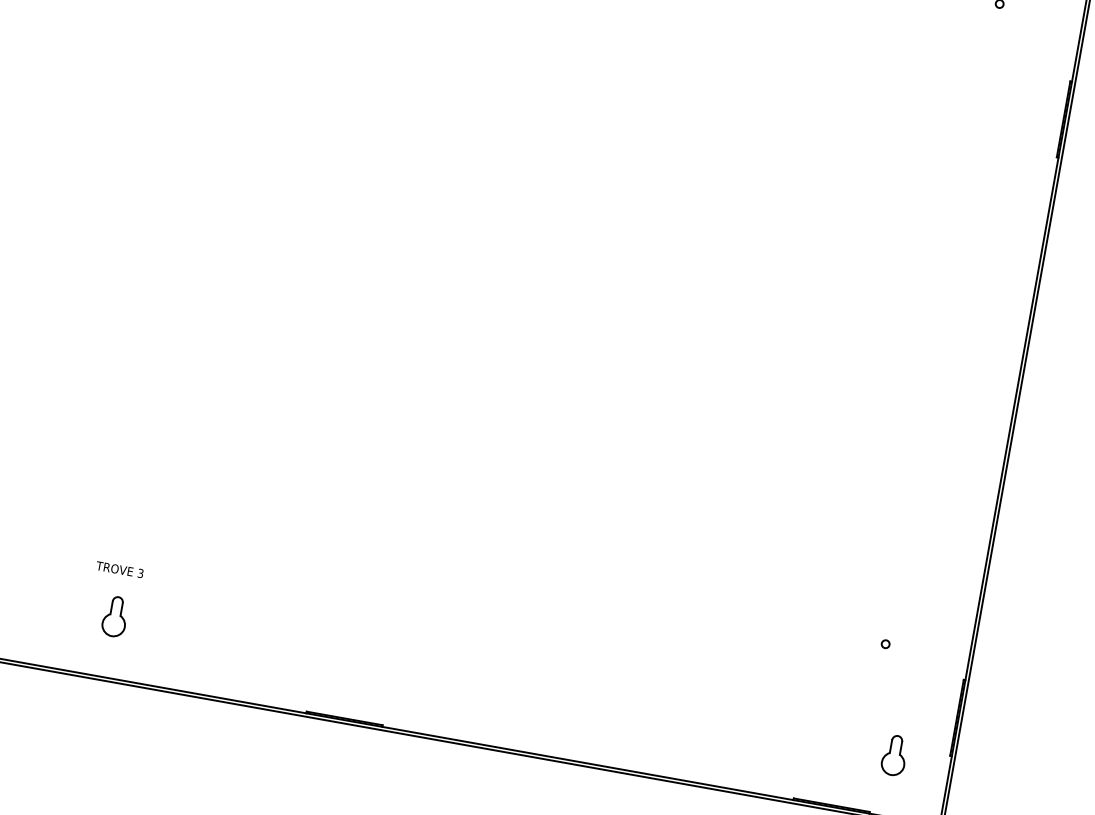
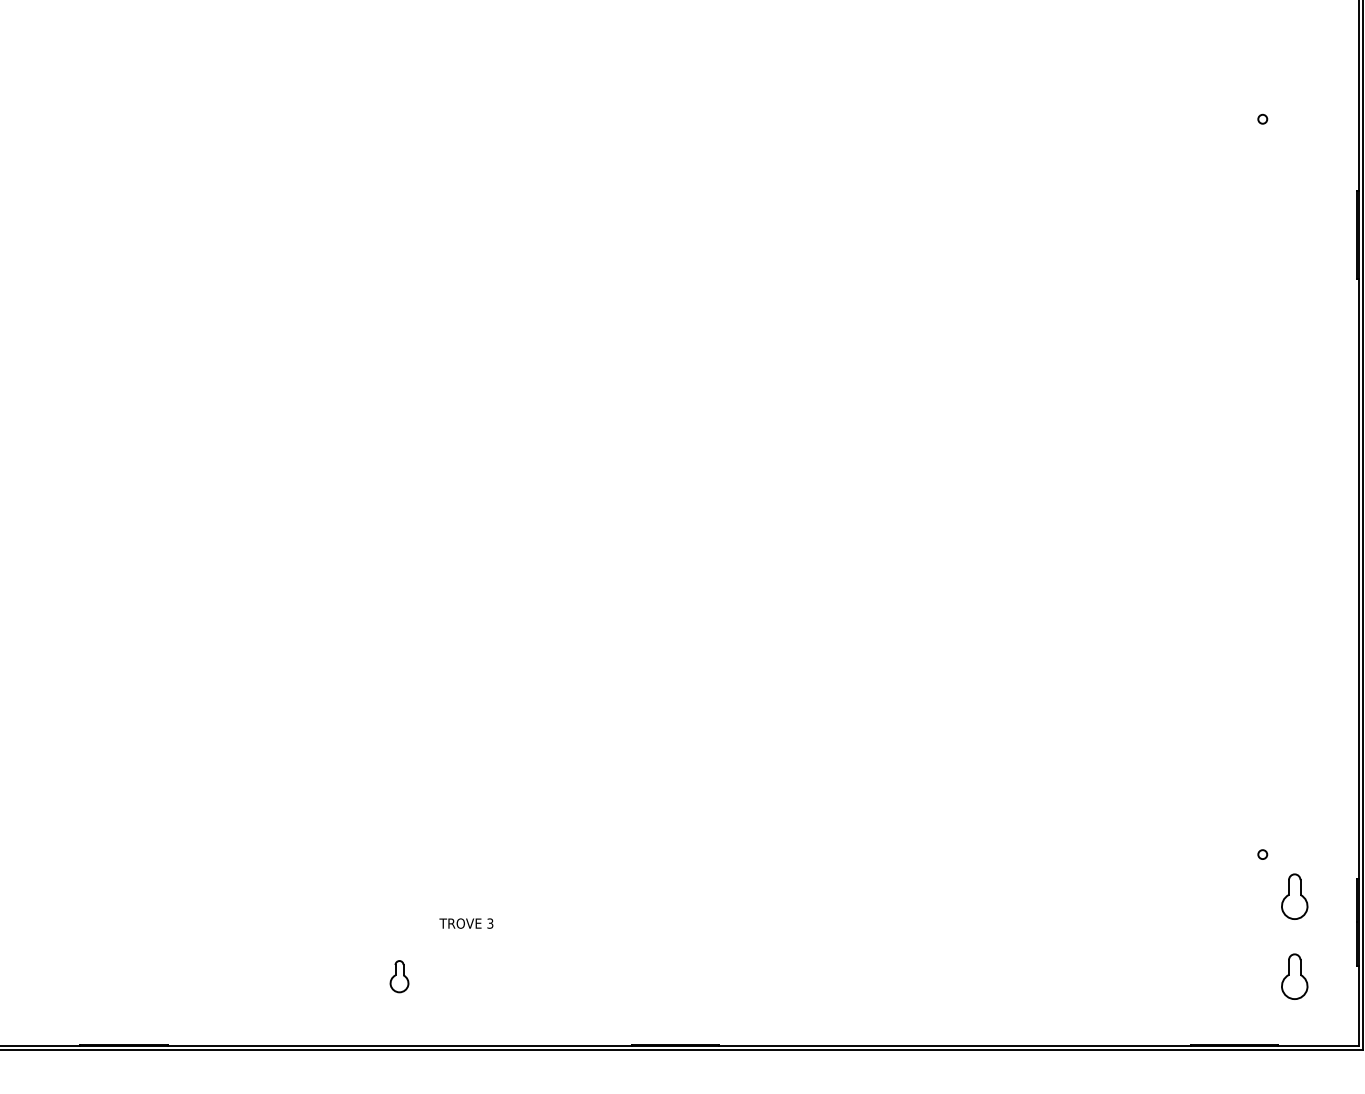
text: (119, 569) -> (466, 923), moved
part: (115, 616) -> (399, 976), size x0.7
part: (906, 685) -> (1294, 896), added

